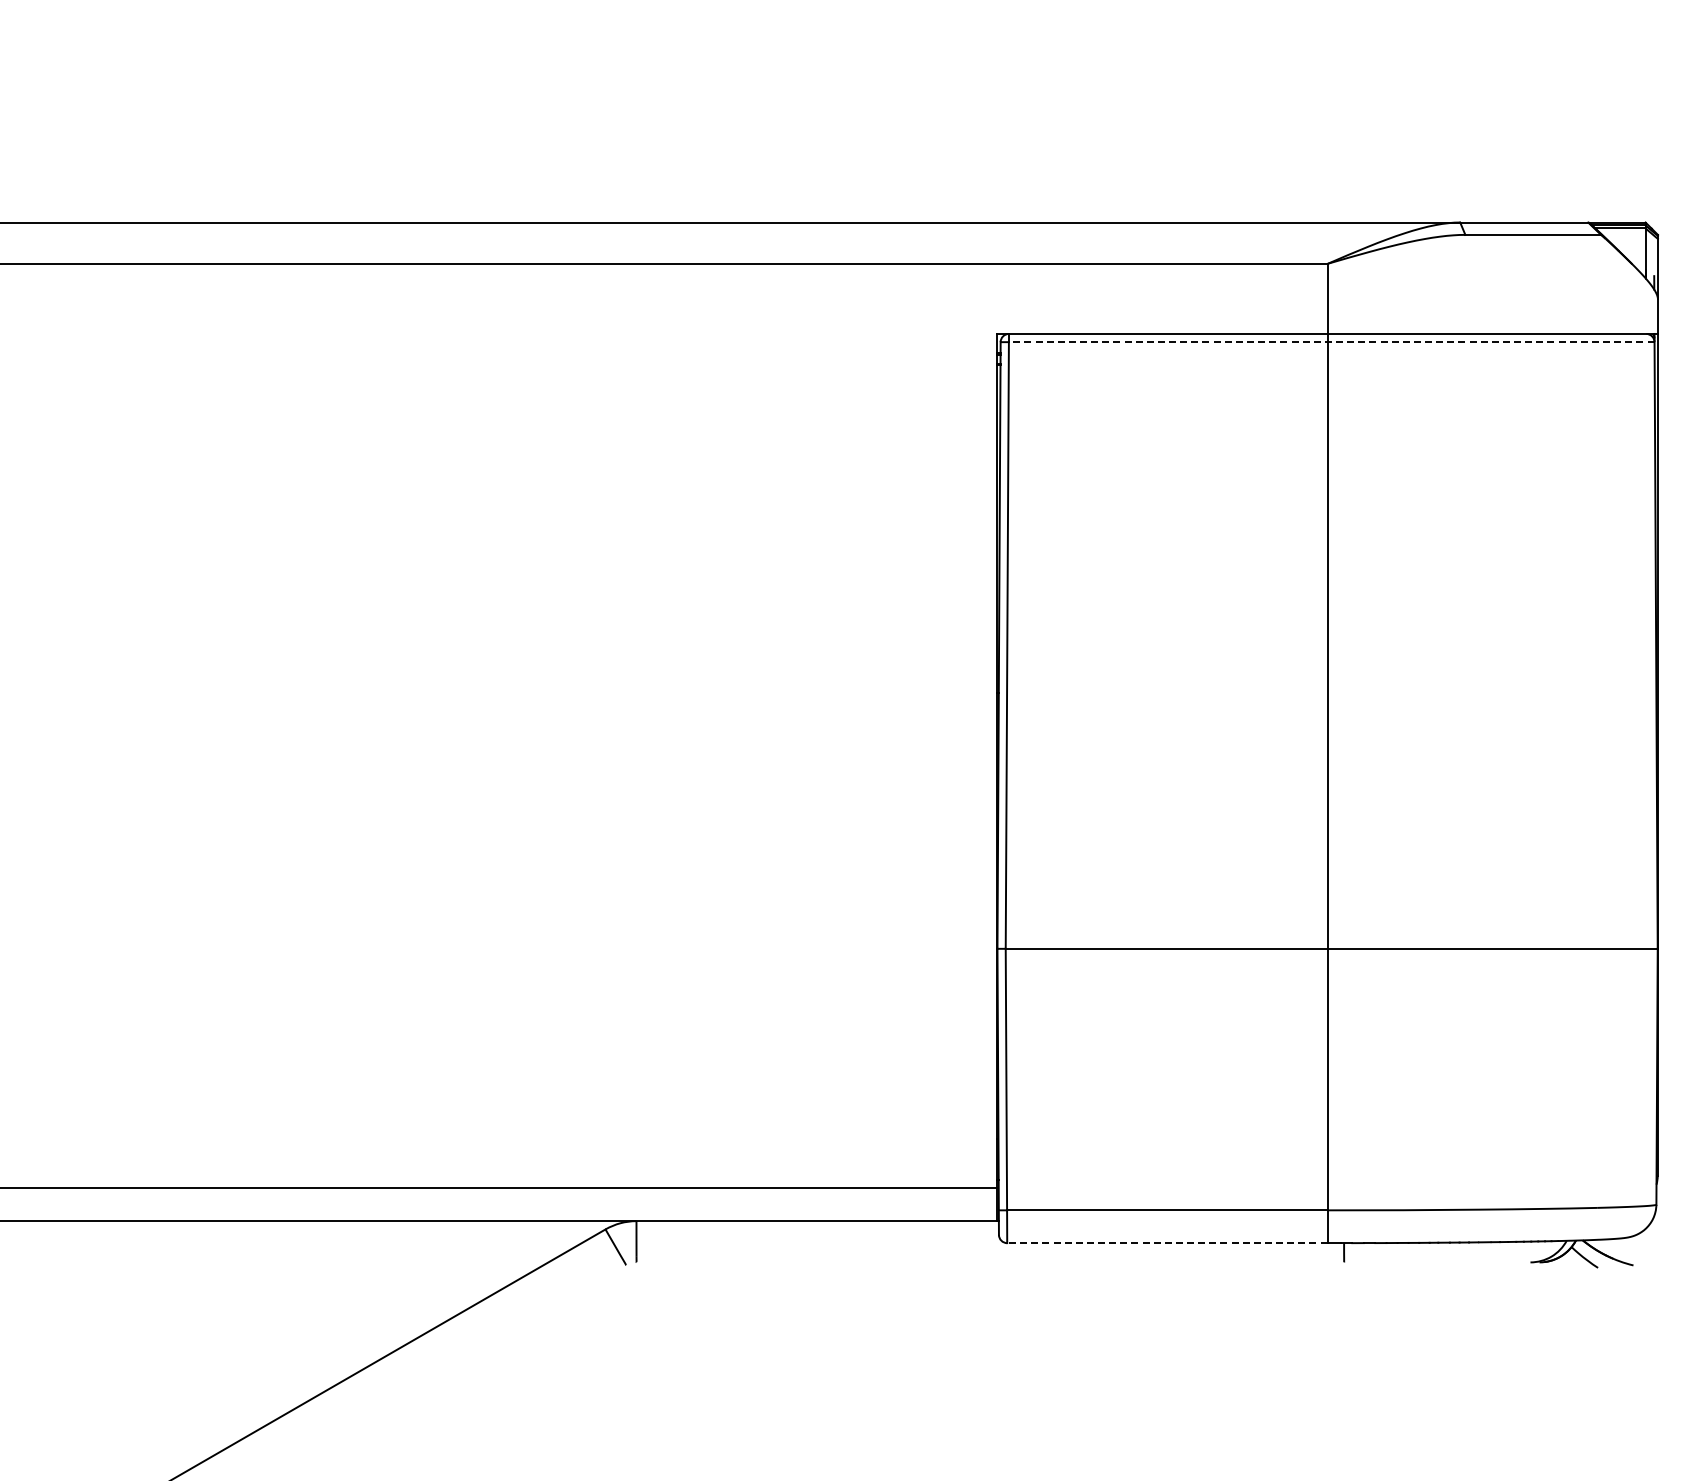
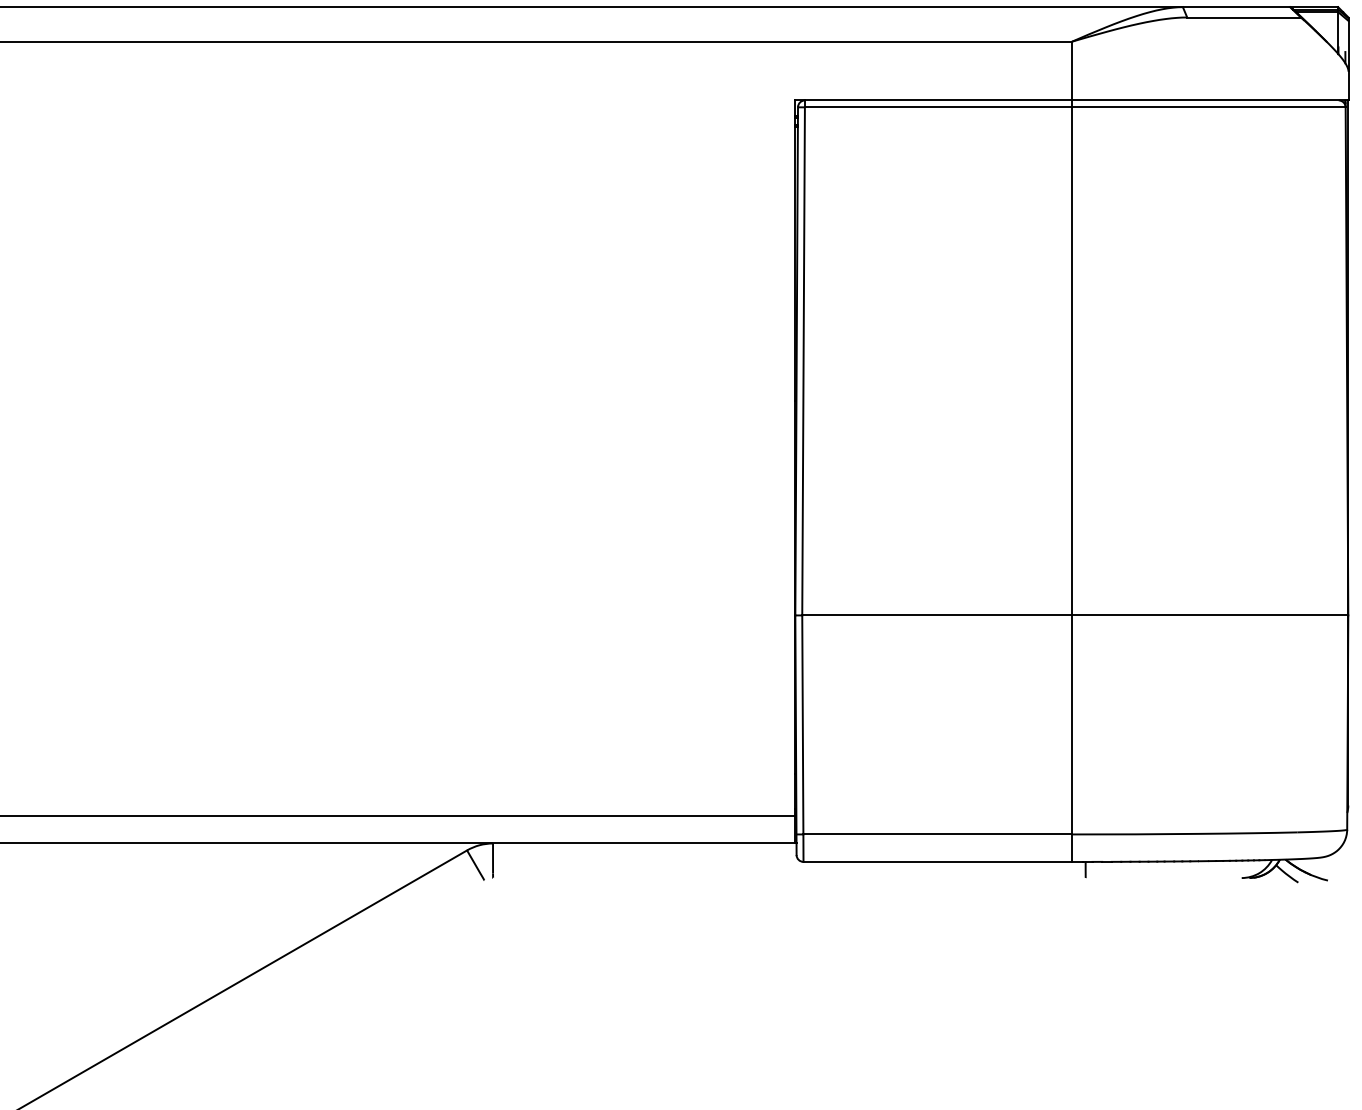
line: (1331, 342) -> (1075, 107), dashed -> solid
line: (1166, 1243) -> (936, 862), dashed -> solid

